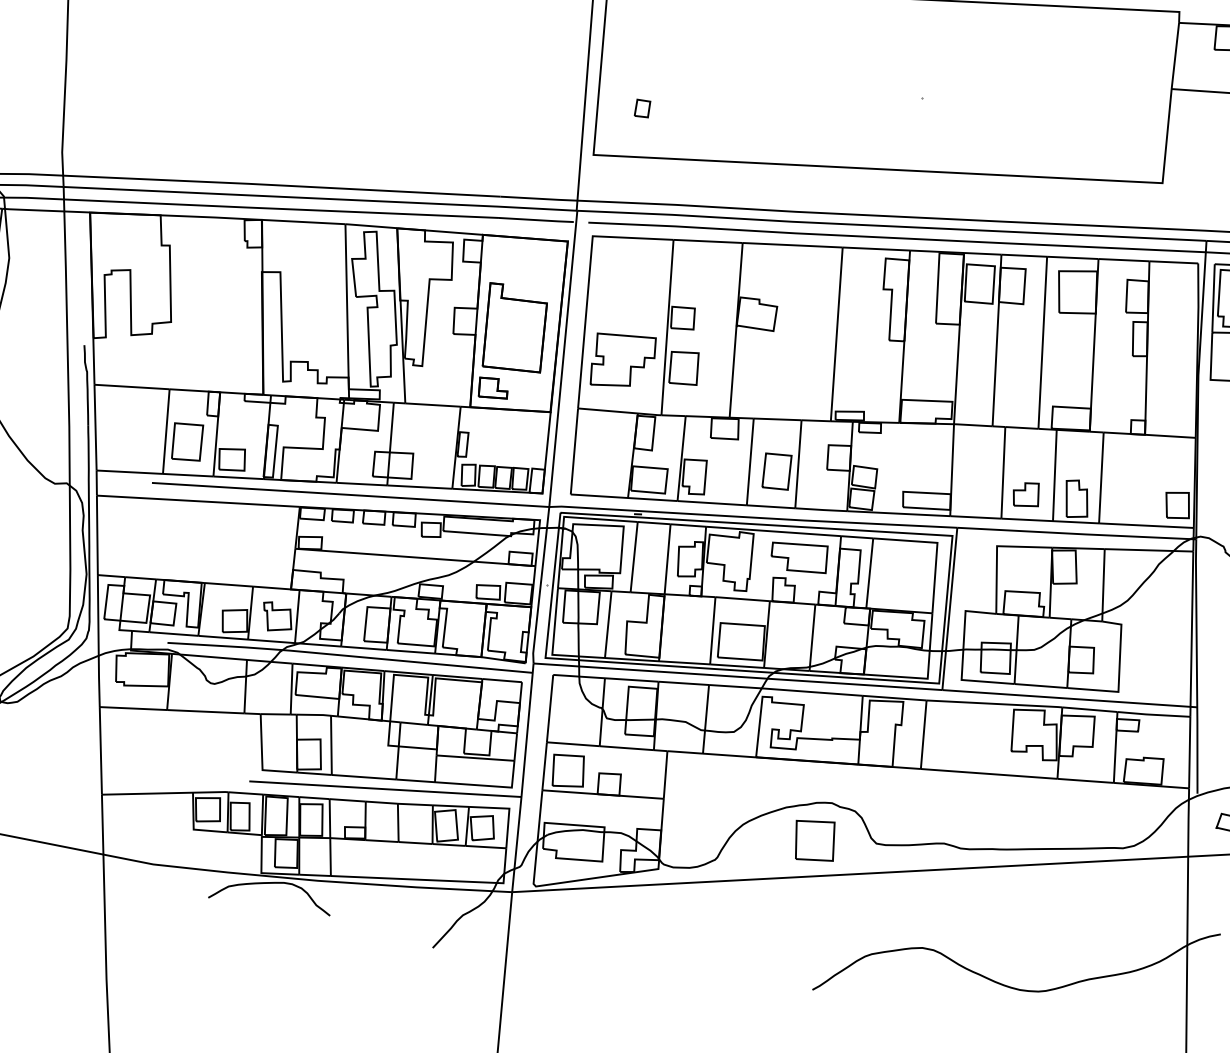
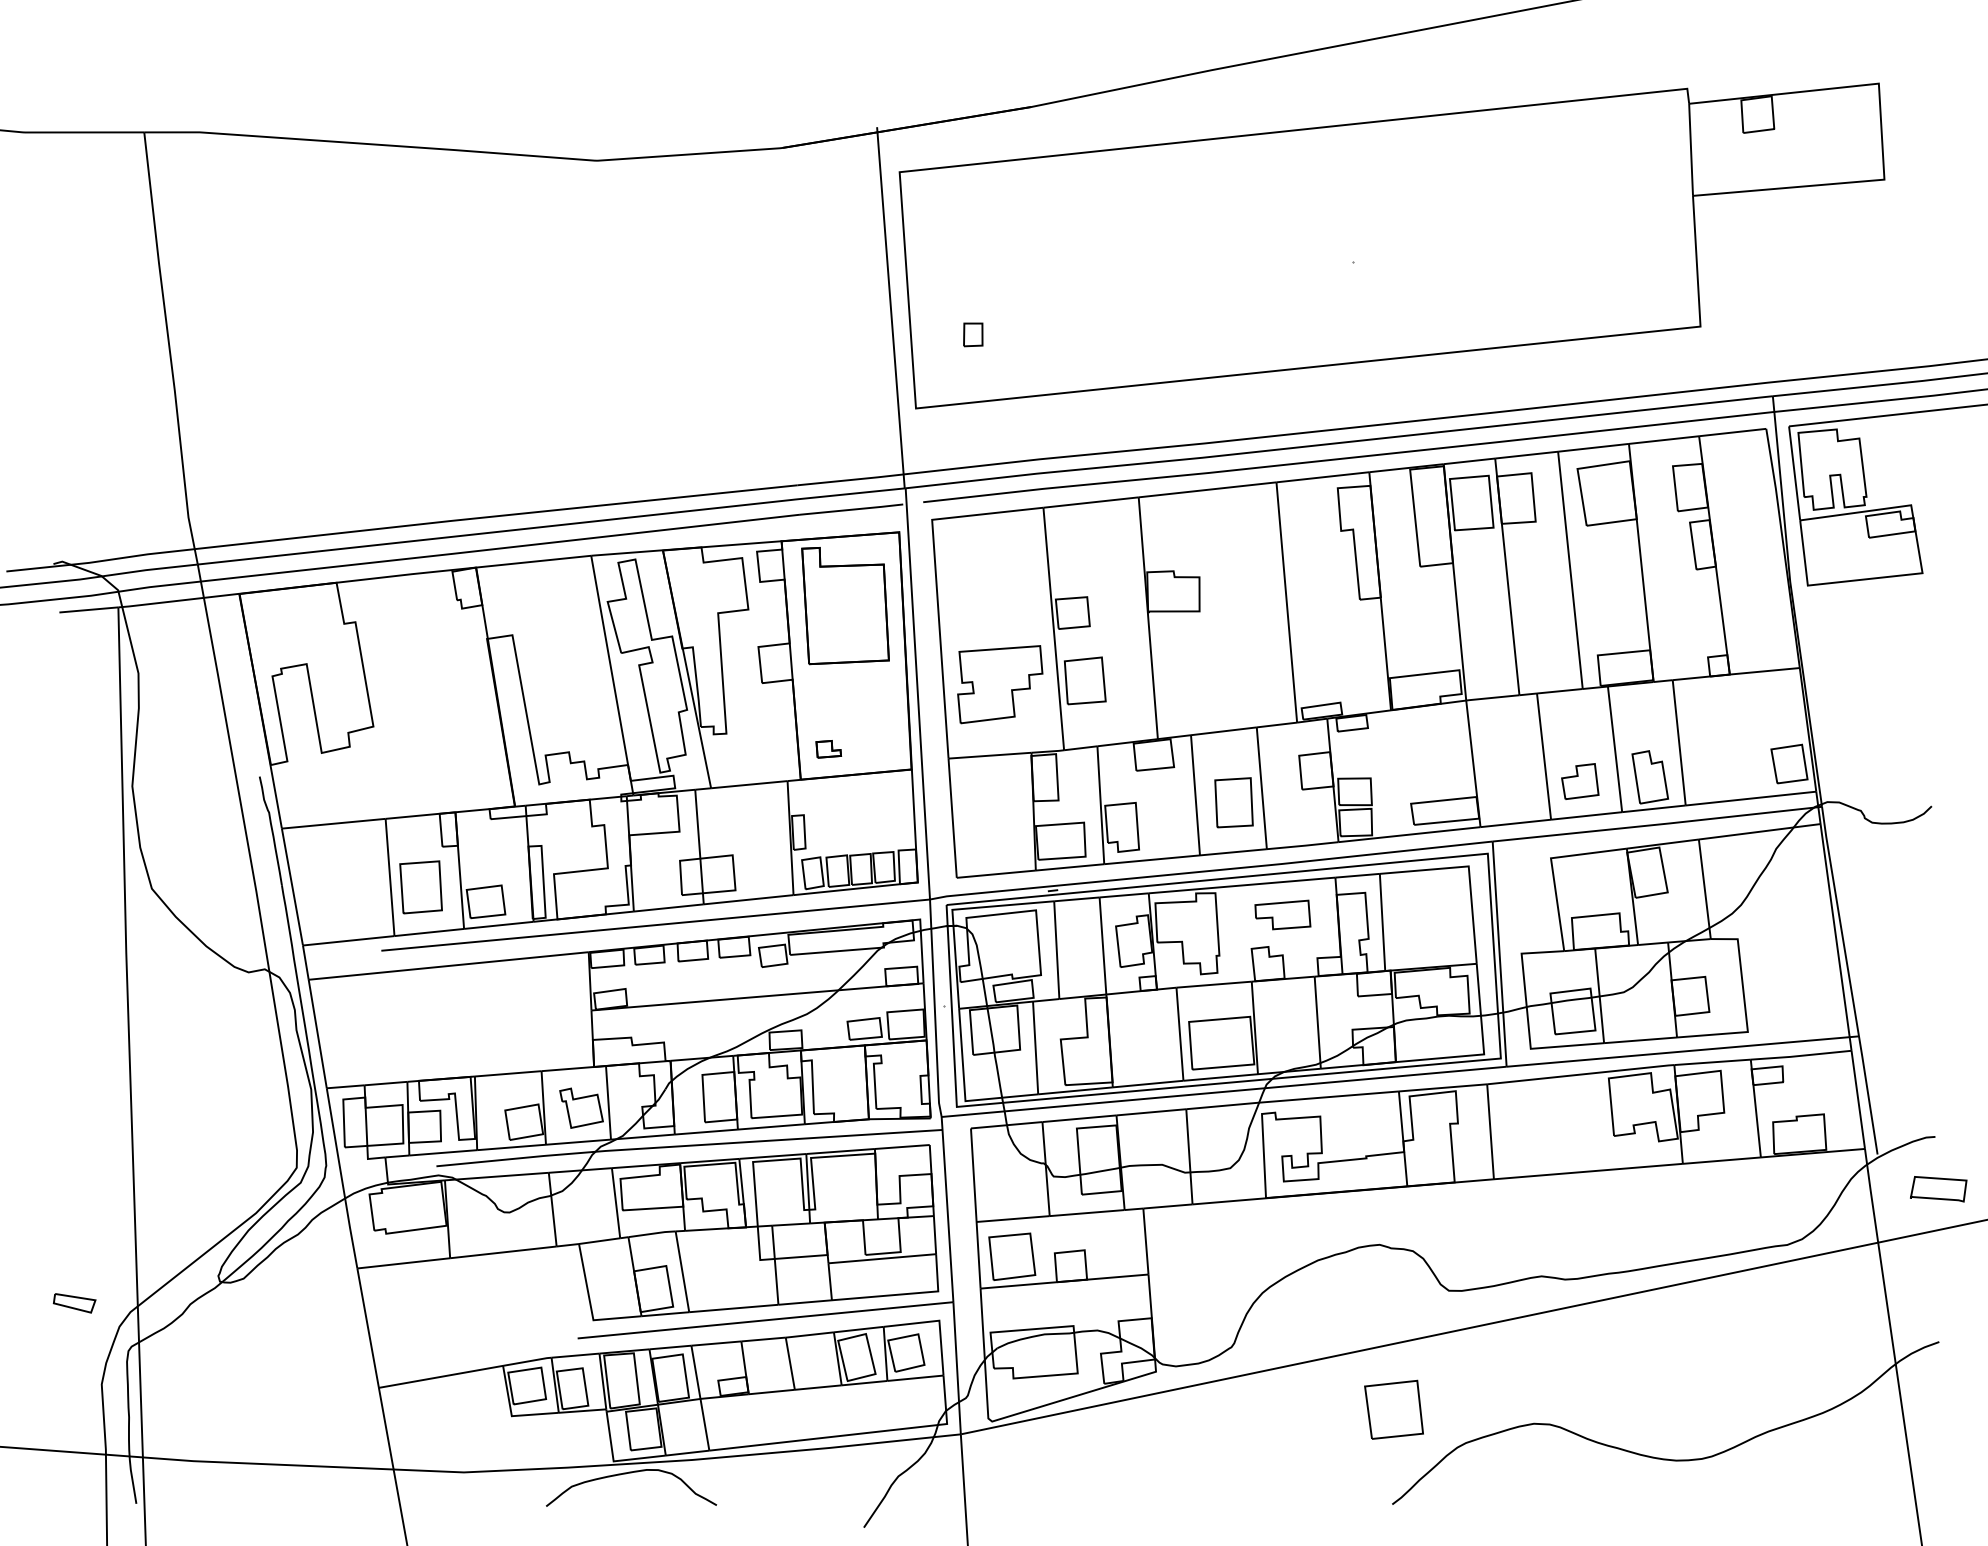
part: (515, 329) -> (845, 606), moved
part: (493, 388) -> (828, 749), size x0.6
part: (799, 556) -> (1282, 914), size x0.7
part: (814, 840) -> (1393, 1409), moved

